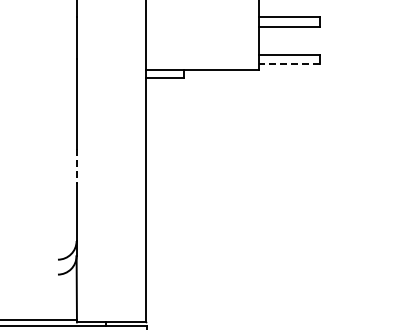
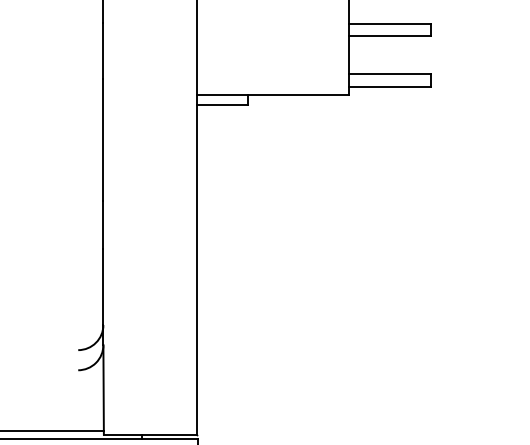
line: (289, 64) -> (390, 87), dashed -> solid
line: (76, 166) -> (103, 224), dashed -> solid

